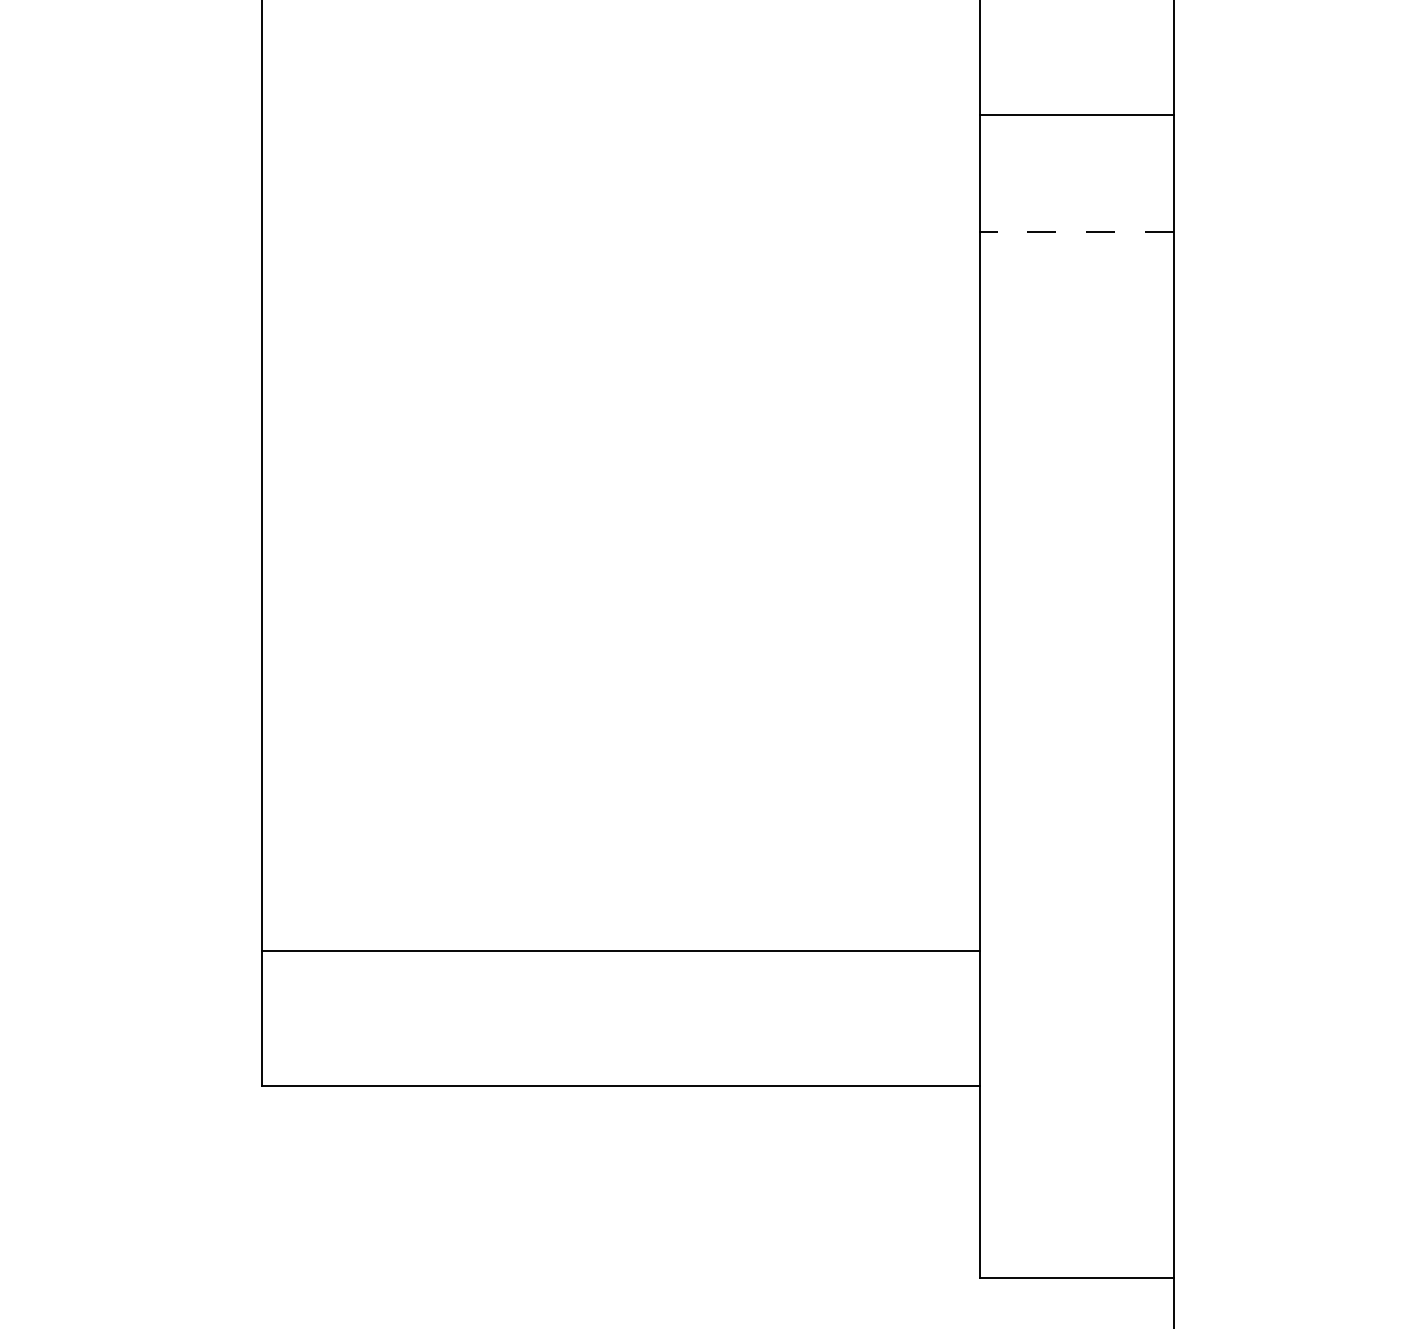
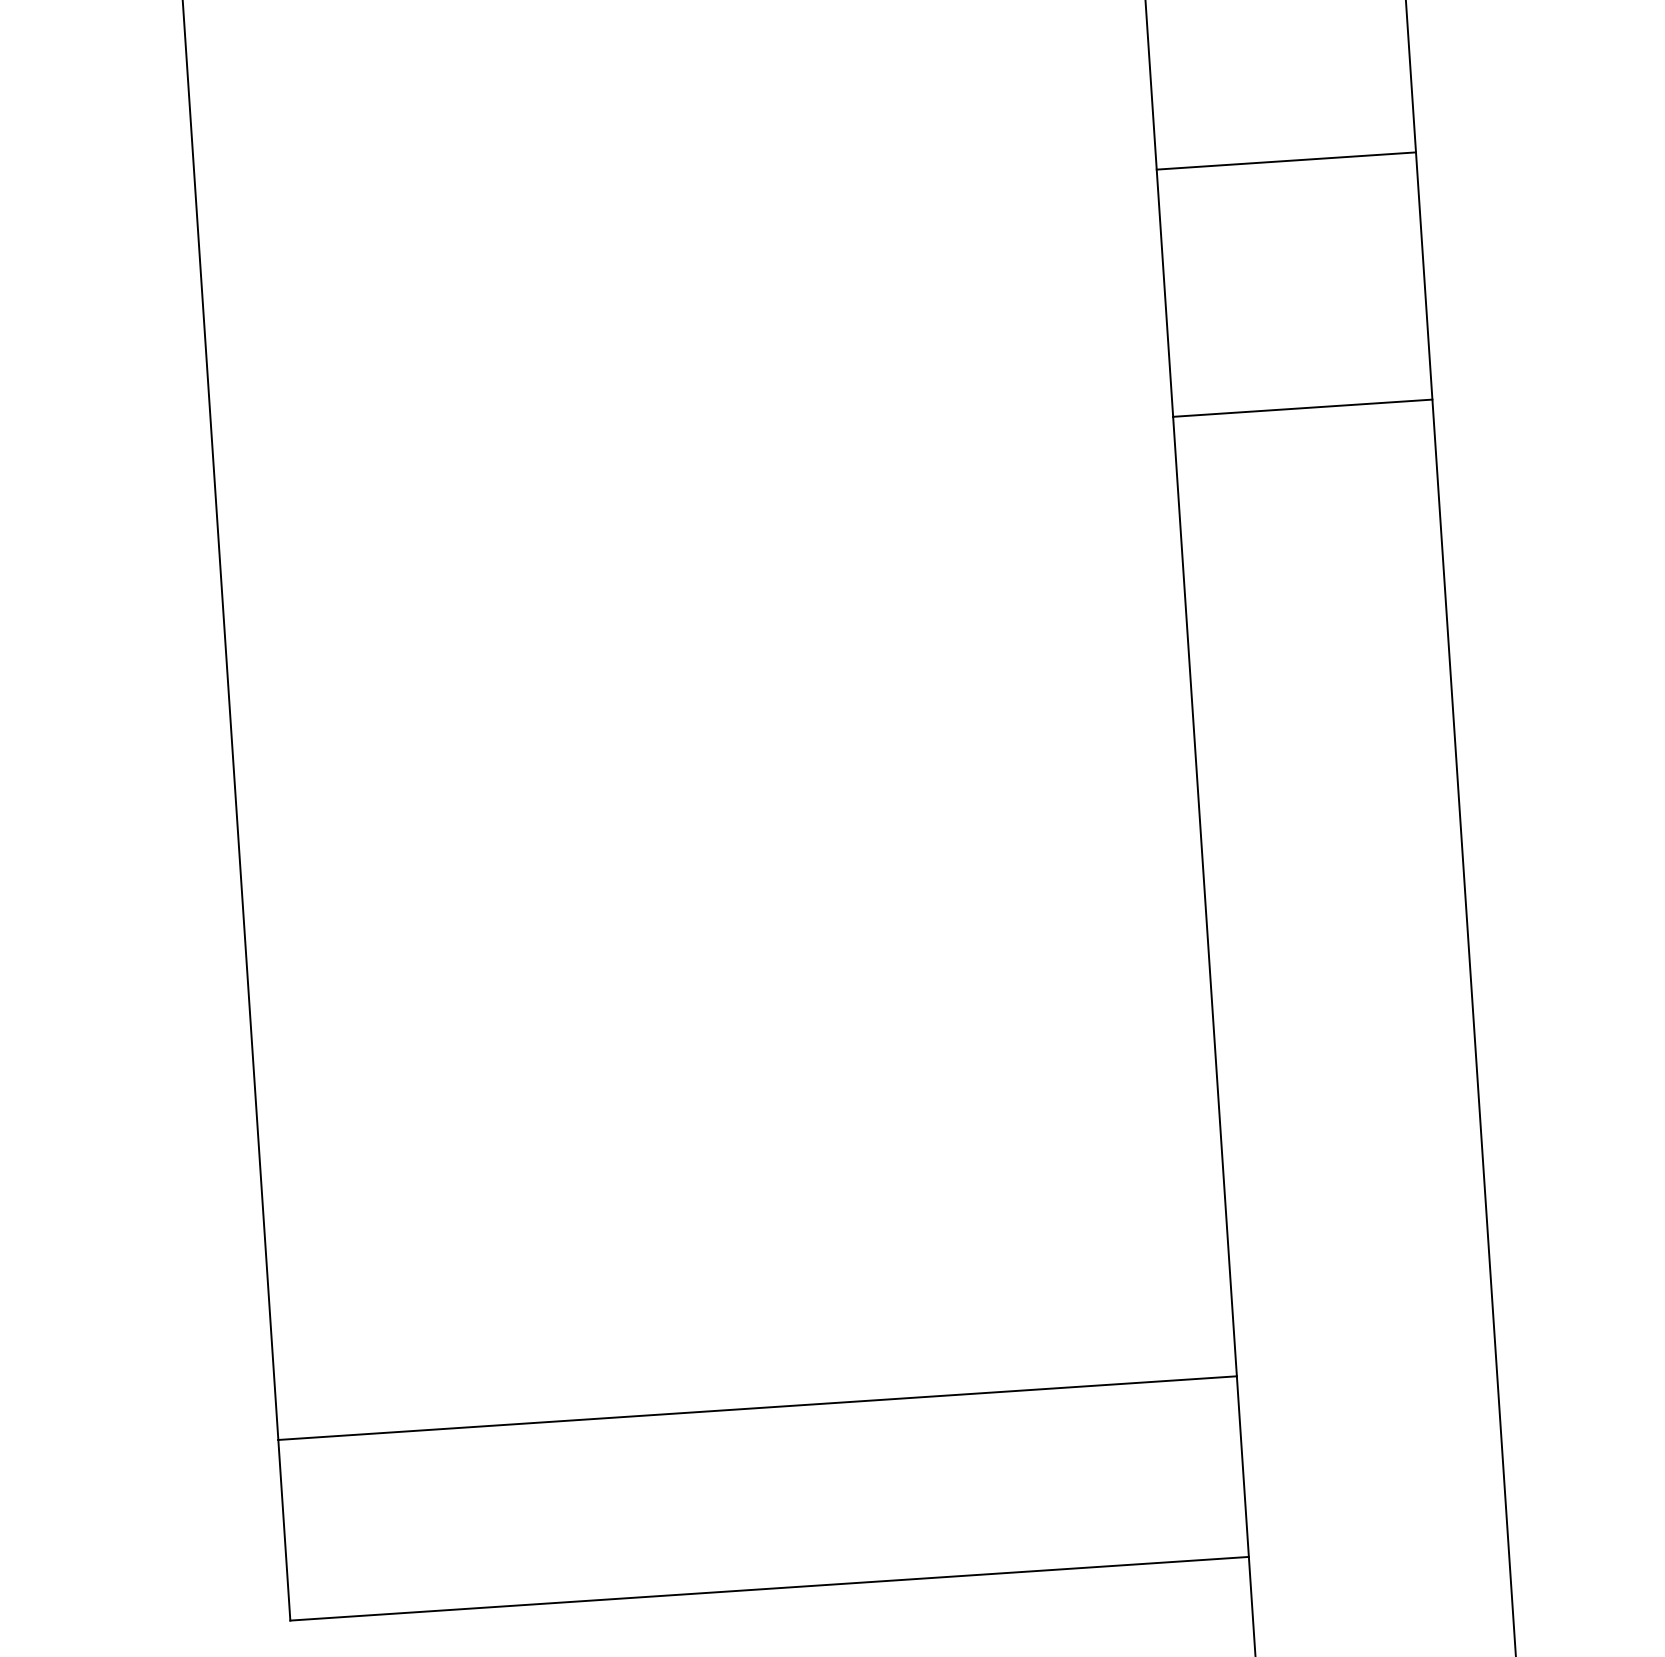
line: (1076, 114) -> (1285, 160), moved
line: (1076, 231) -> (1302, 407), dashed -> solid

